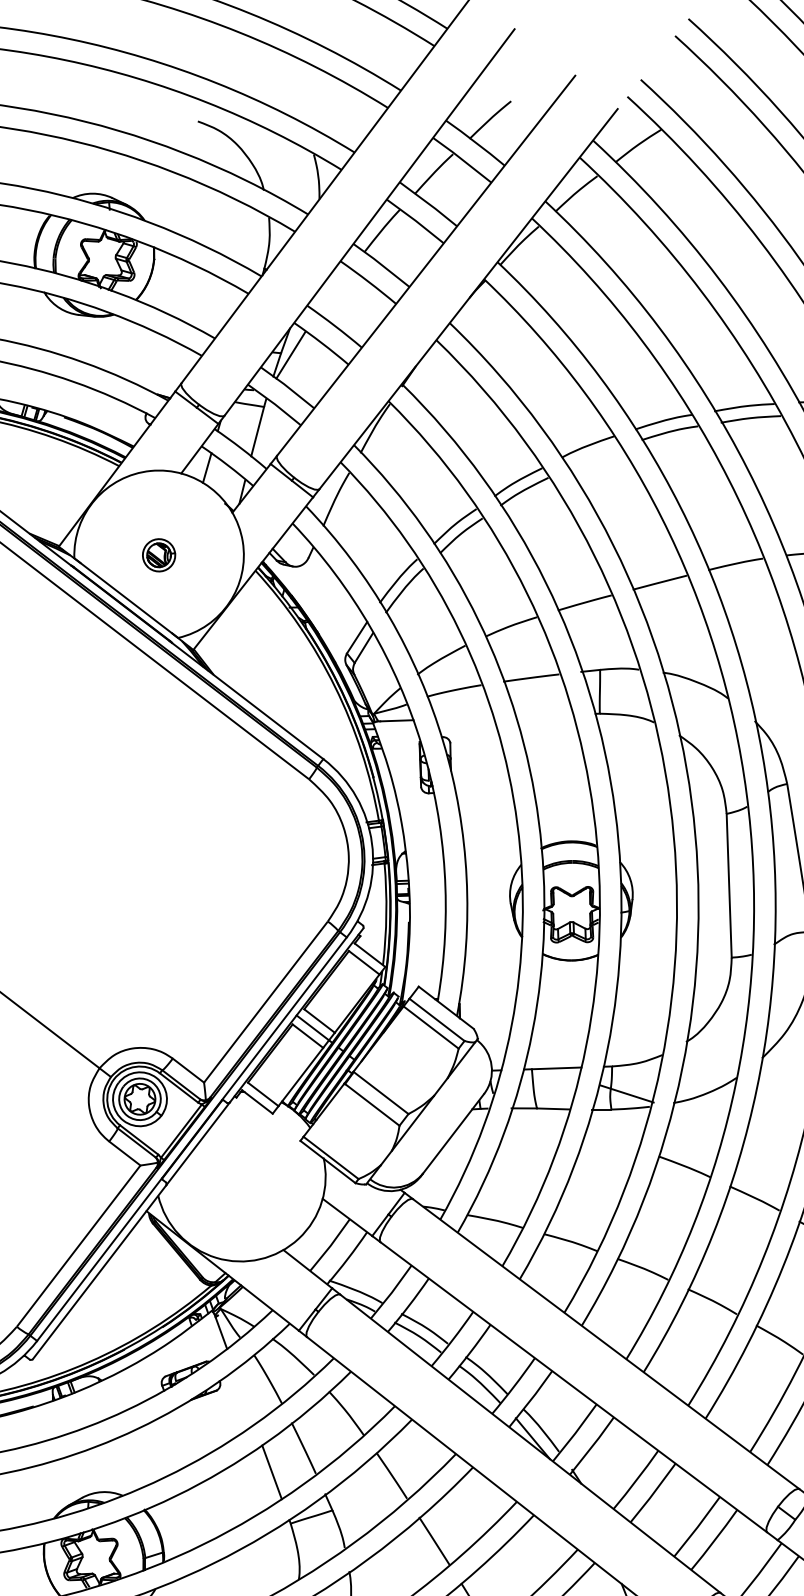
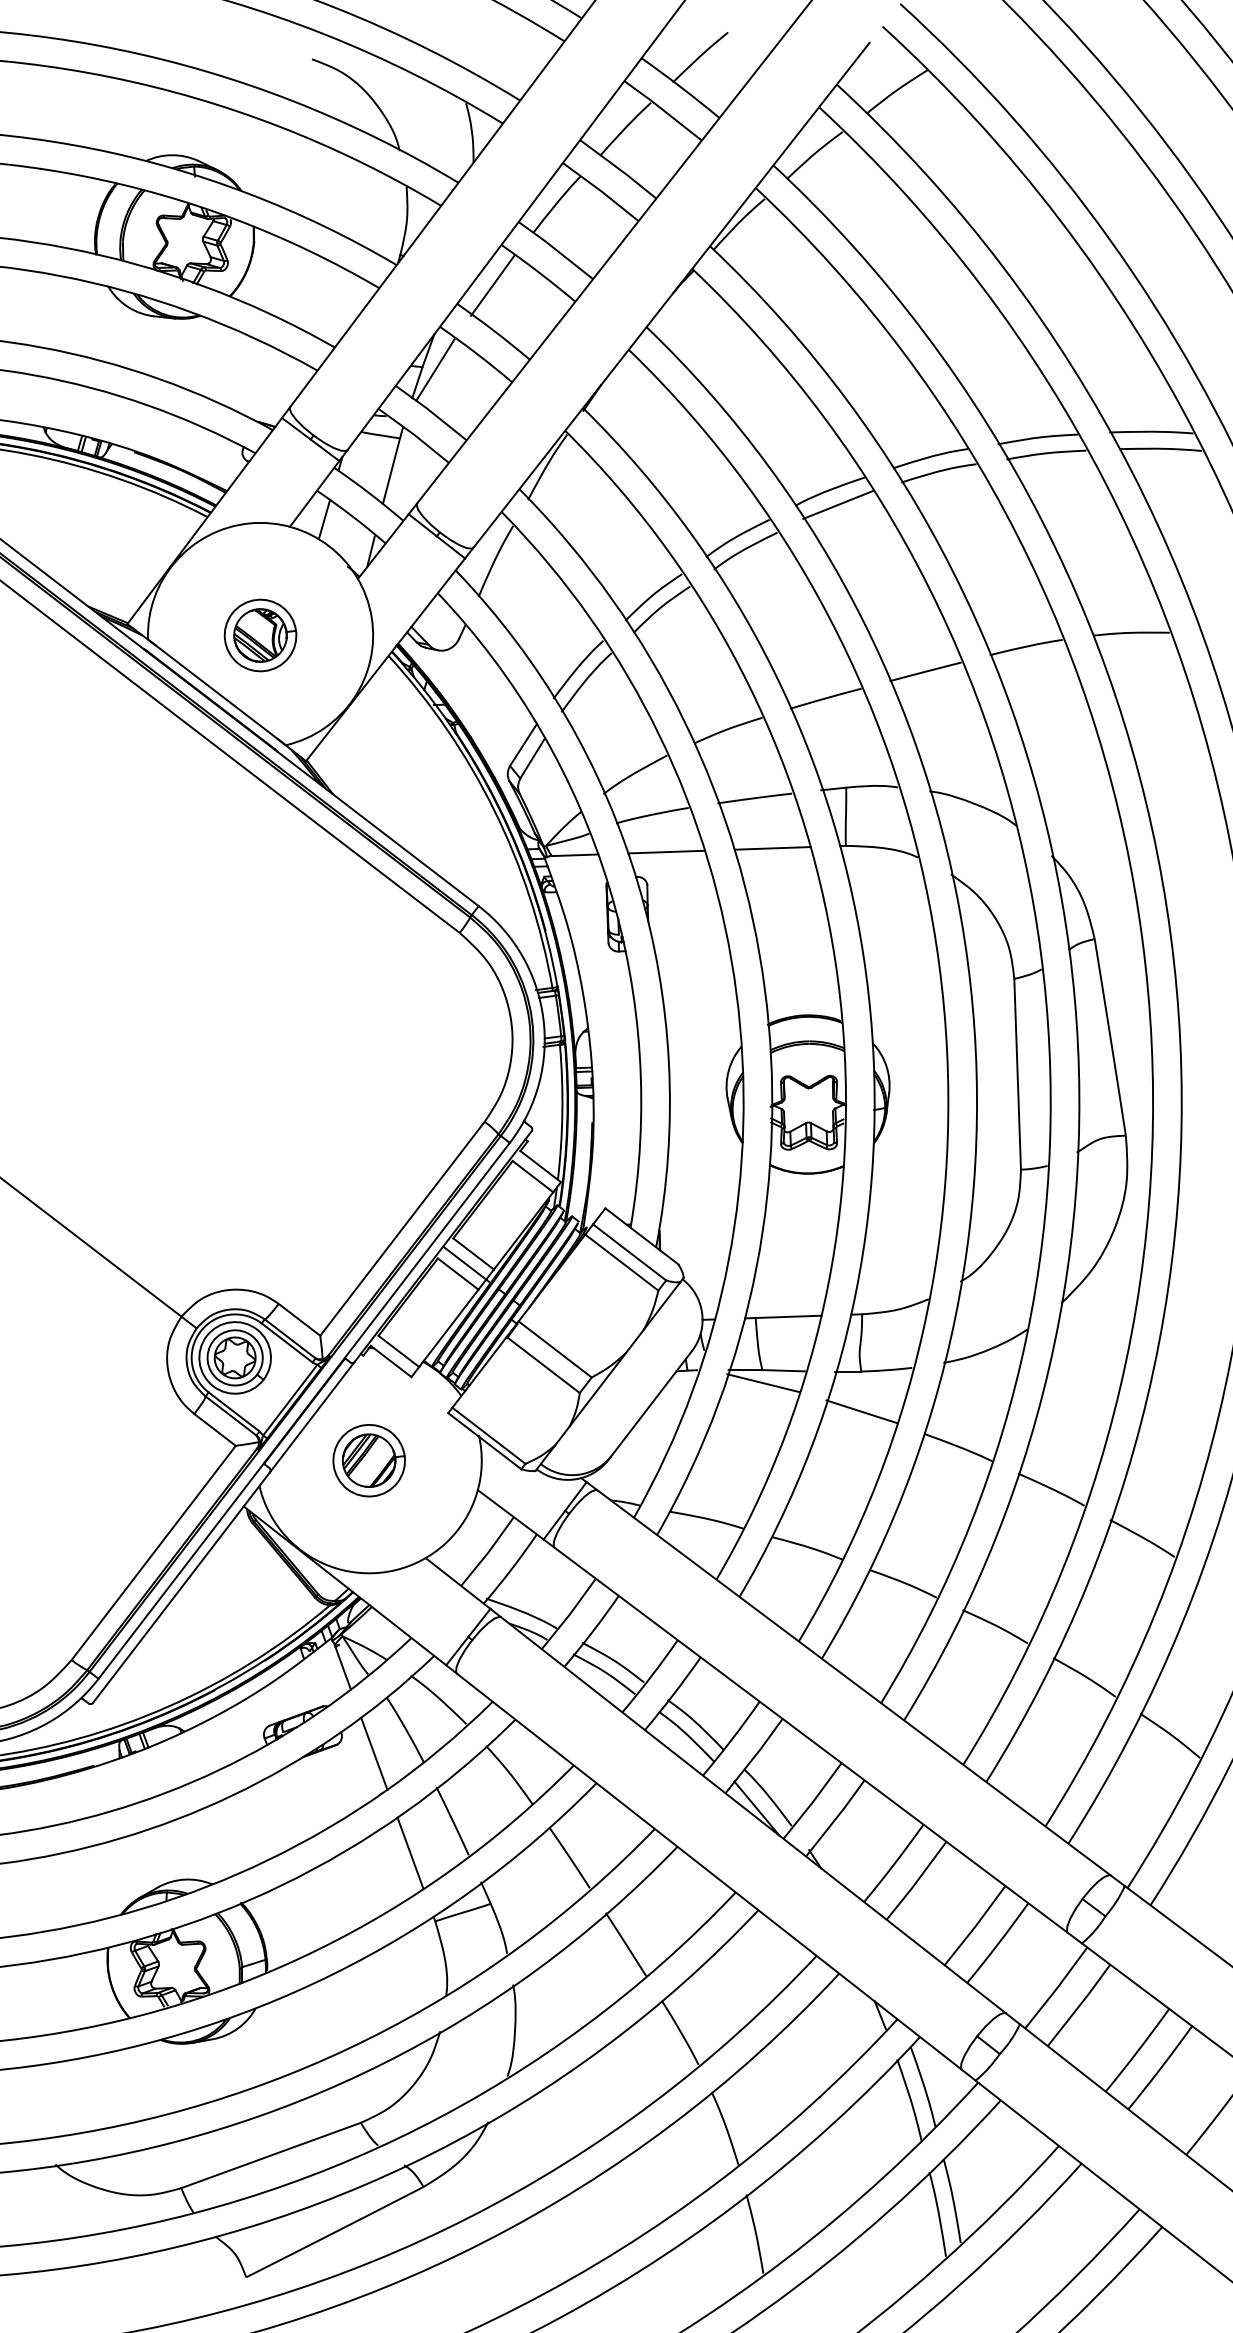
line: (333, 291) -> (492, 285), added
line: (593, 456) -> (837, 504), added
part: (159, 555) -> (260, 635), size x1.67
line: (544, 715) -> (772, 848), added
line: (464, 717) -> (666, 851), added
line: (626, 1093) -> (861, 1411), moved
line: (537, 1117) -> (762, 1382), added
part: (240, 1176) -> (368, 1460), added
line: (244, 1397) -> (374, 1753), added

